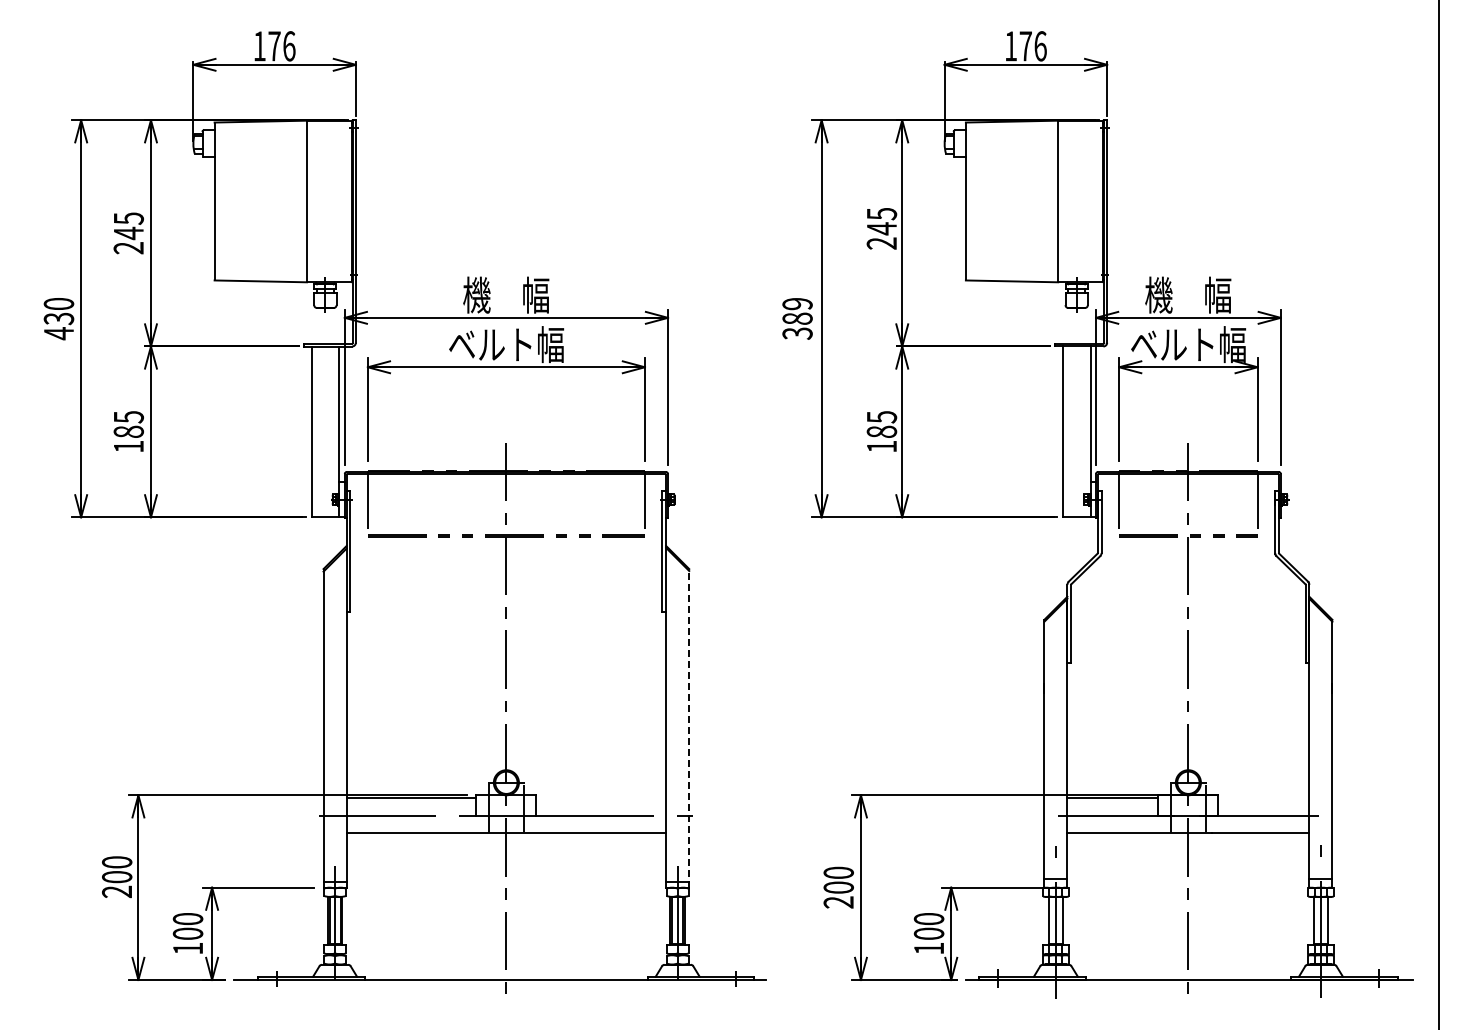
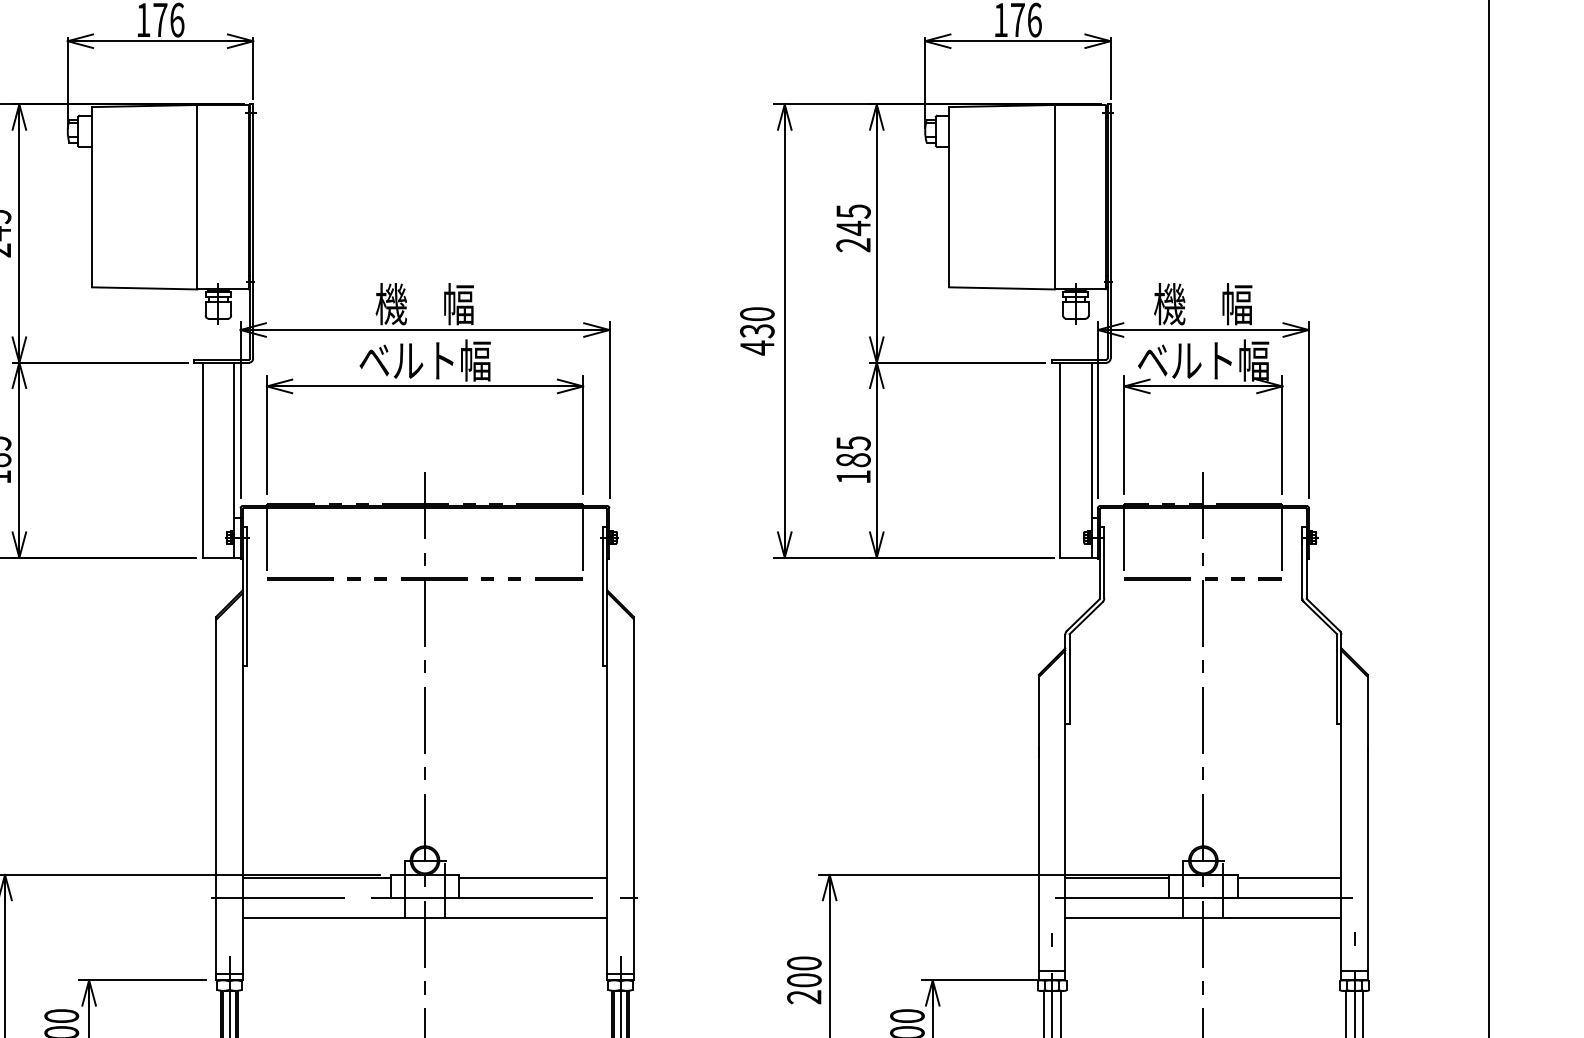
text: (797, 319) -> (757, 331), 389 -> 430
line: (689, 727) -> (633, 797), dashed -> solid
line: (601, 798) -> (533, 878), added
line: (1263, 798) -> (1289, 878), added

